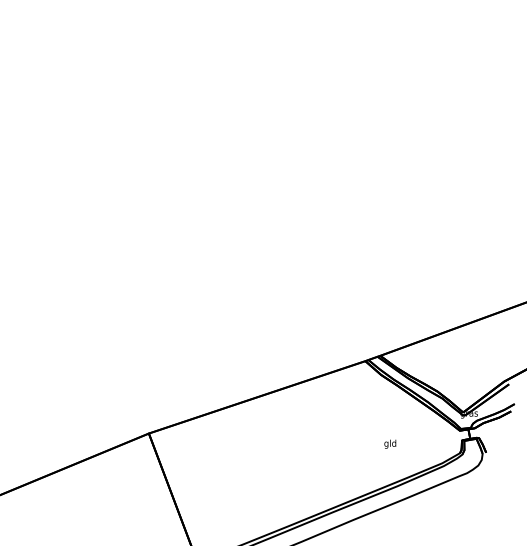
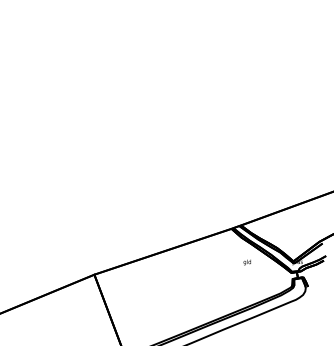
text: (388, 444) -> (246, 262), moved

